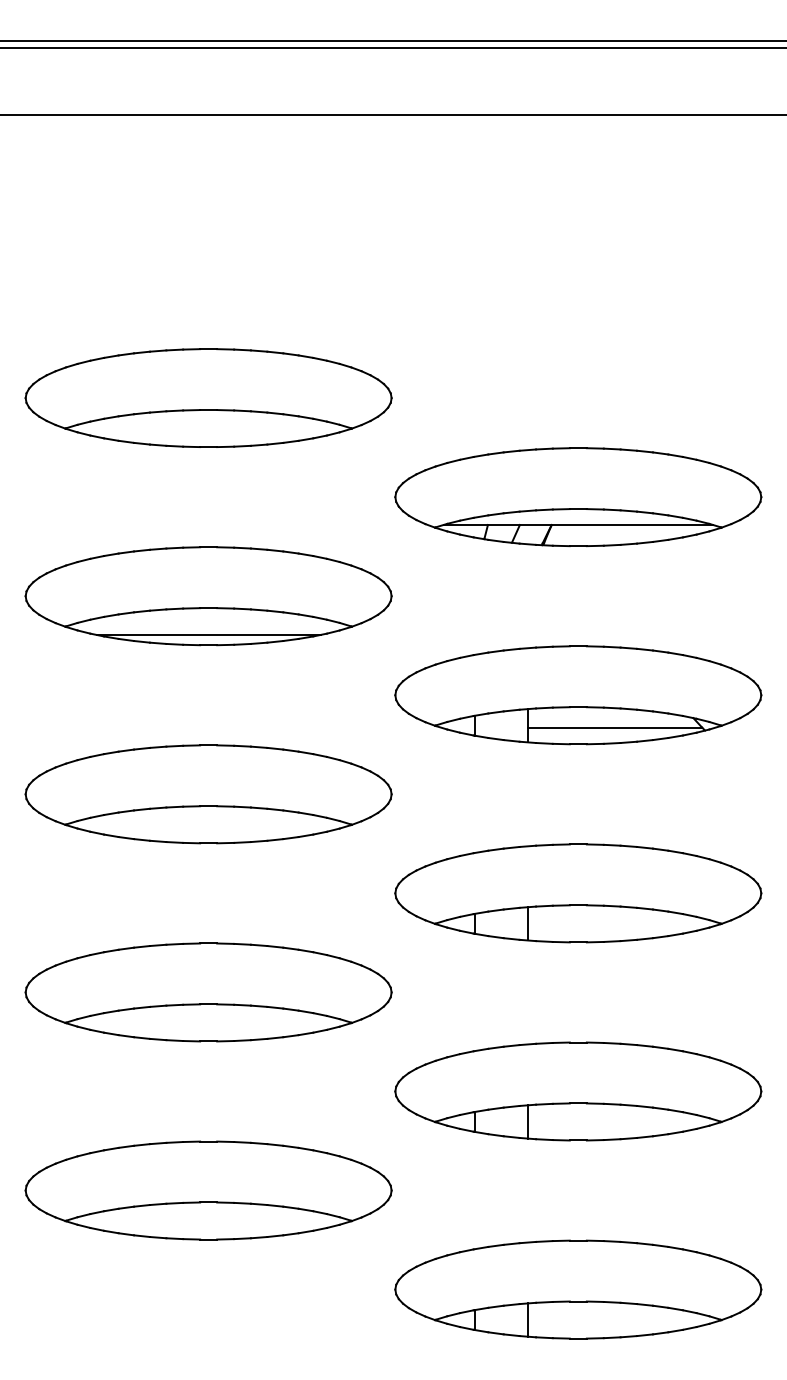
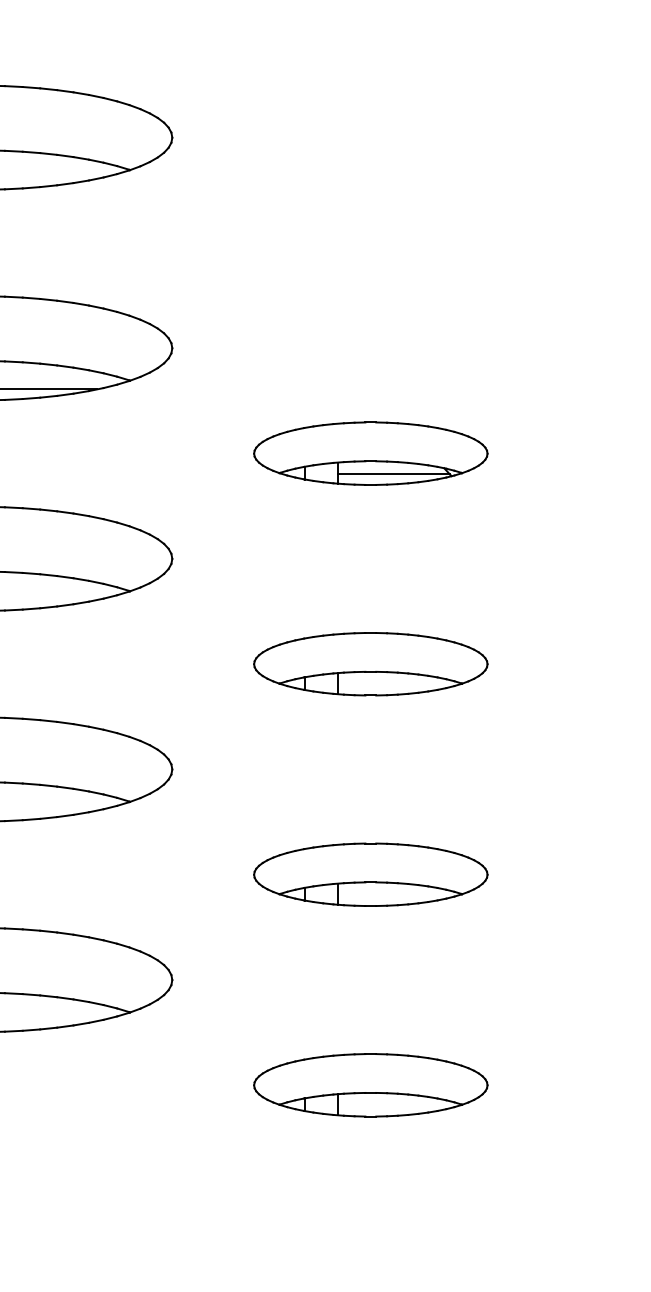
part: (578, 497) -> (370, 243), removed
part: (578, 695) -> (370, 453), size x0.6
part: (578, 893) -> (370, 664), size x0.6
part: (578, 1091) -> (370, 874), size x0.6
part: (578, 1289) -> (370, 1085), size x0.6

